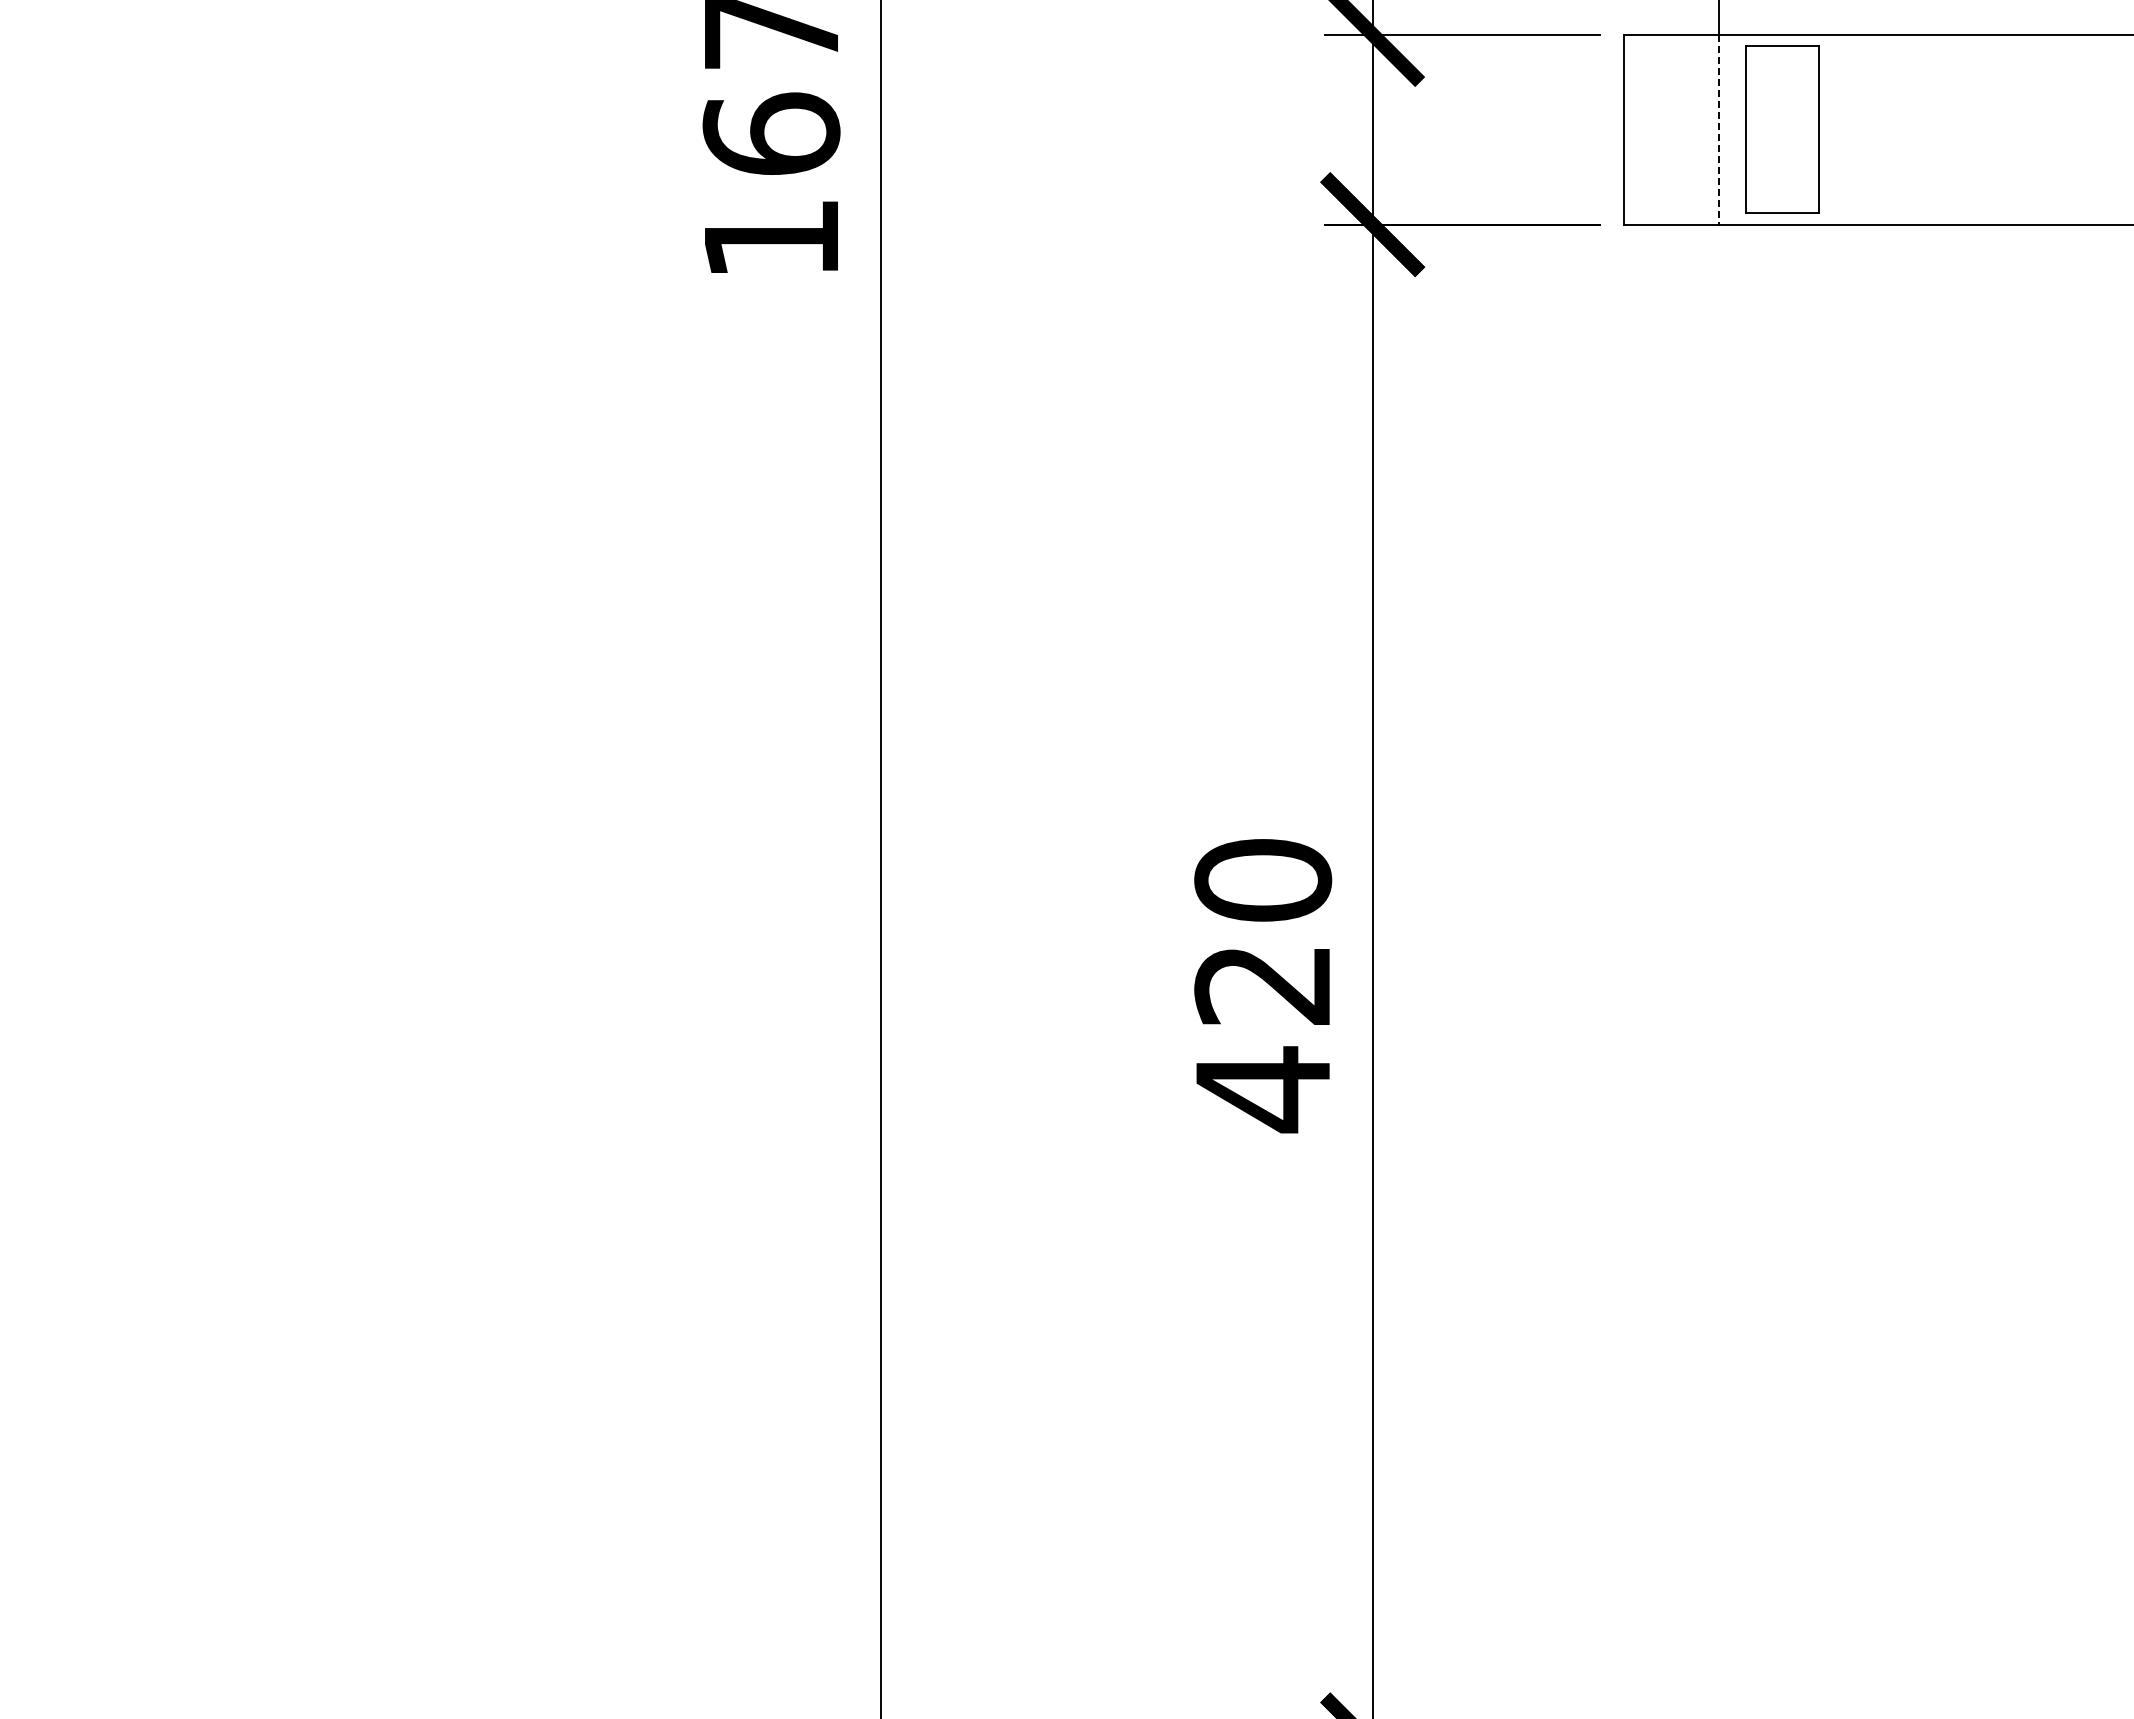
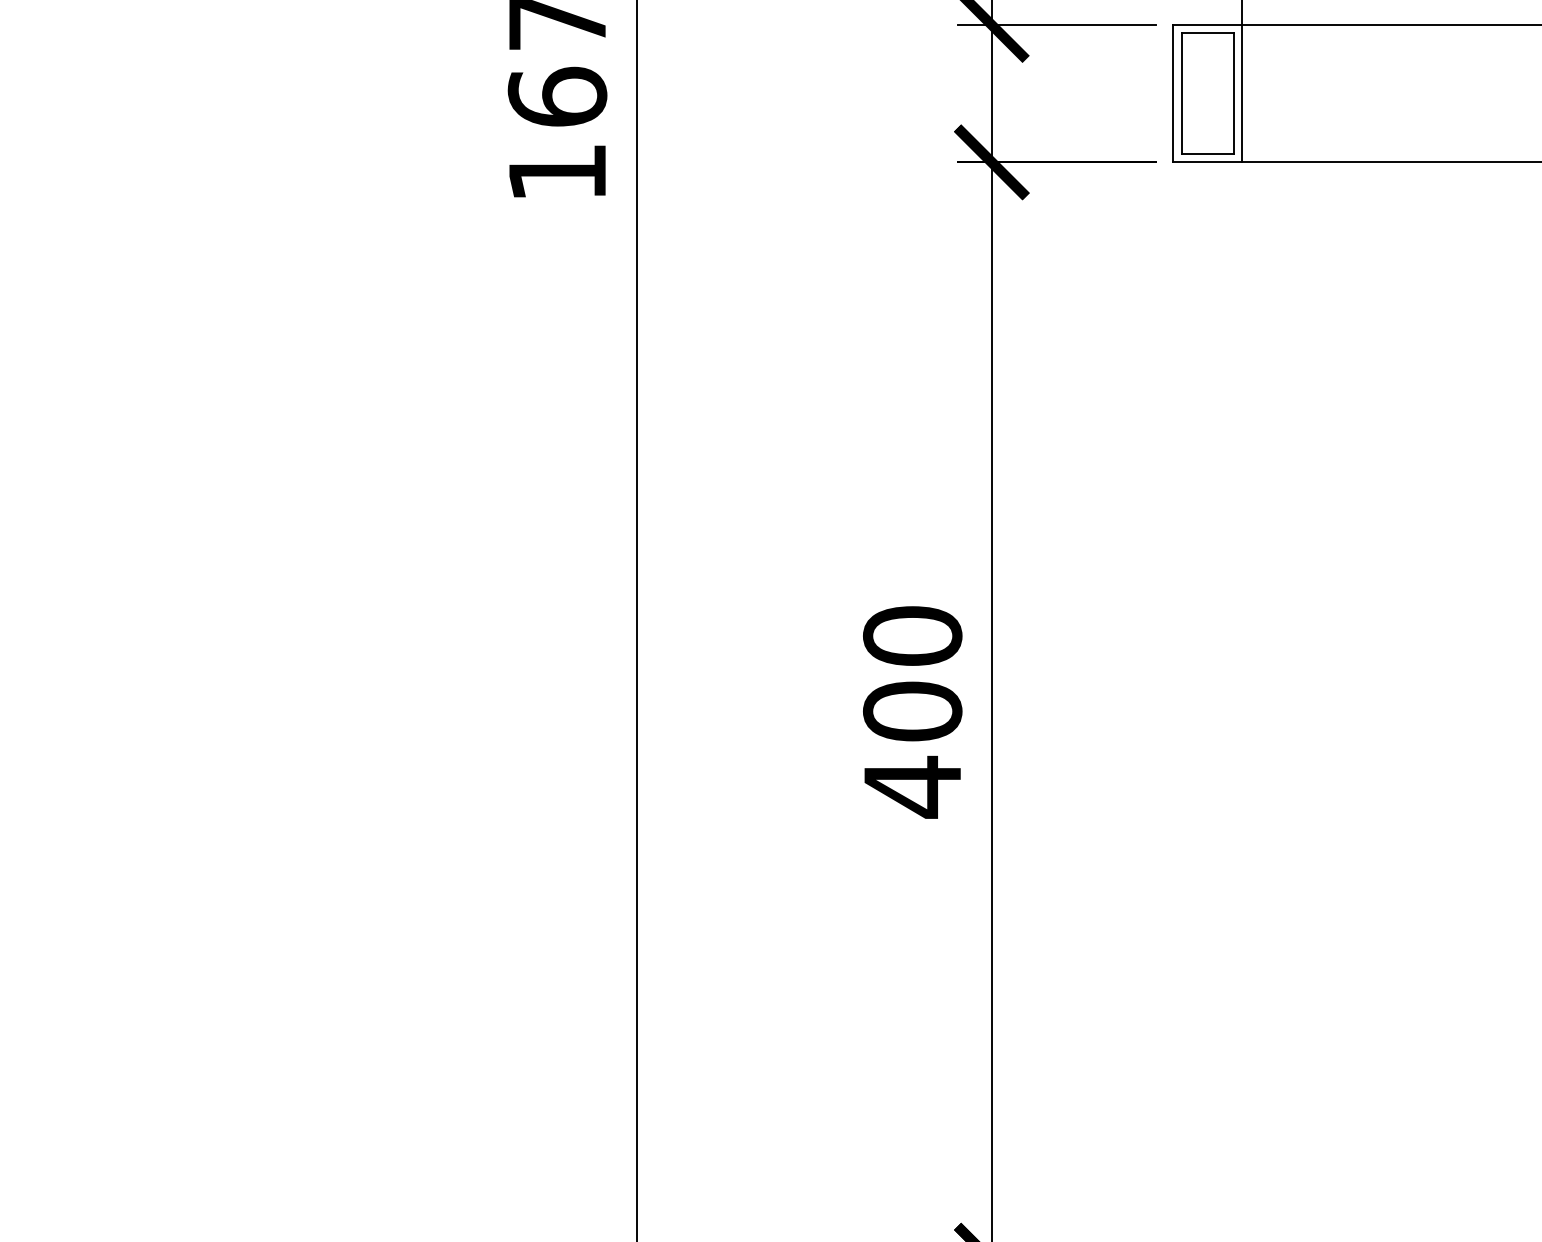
part: (1782, 129) -> (1207, 93), moved
line: (1718, 130) -> (1241, 94), dashed -> solid
text: (1263, 984) -> (912, 711), 420 -> 400

